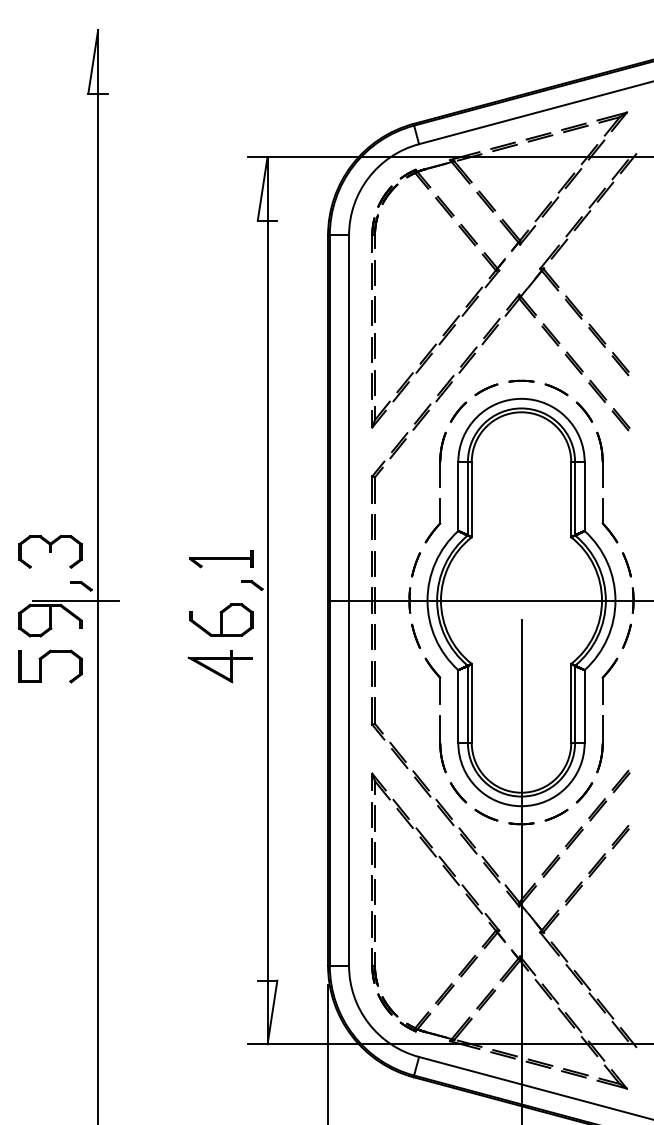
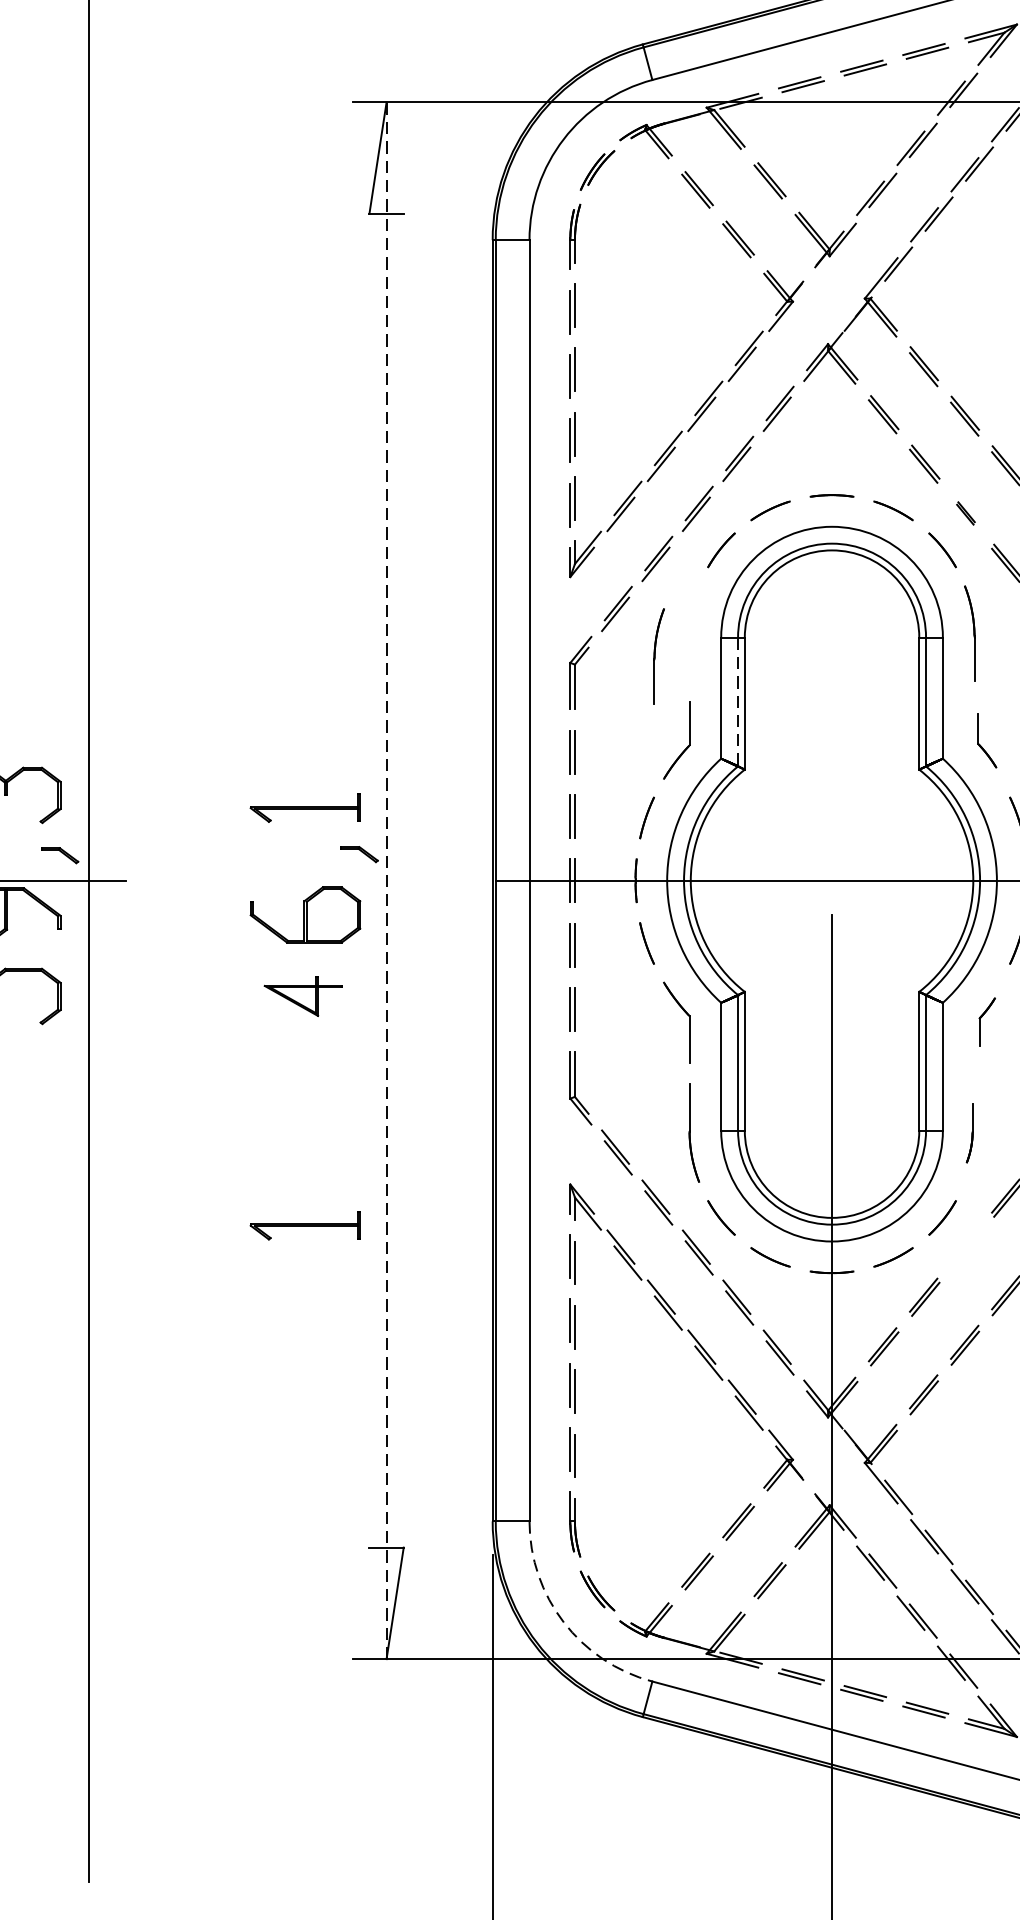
part: (597, 390) -> (965, 512), size x0.6
part: (442, 459) -> (658, 656), moved
line: (467, 498) -> (737, 701), solid -> dashed
part: (609, 520) -> (986, 740), size x0.7
line: (267, 600) -> (386, 880), solid -> dashed
part: (219, 666) -> (302, 996), size x0.7
part: (609, 680) -> (986, 1020), size x0.6
part: (599, 744) -> (968, 1133), size x0.6
part: (221, 797) -> (305, 1226), added
part: (597, 809) -> (965, 1247), removed
arc: (368, 1023) -> (563, 1622), solid -> dashed

